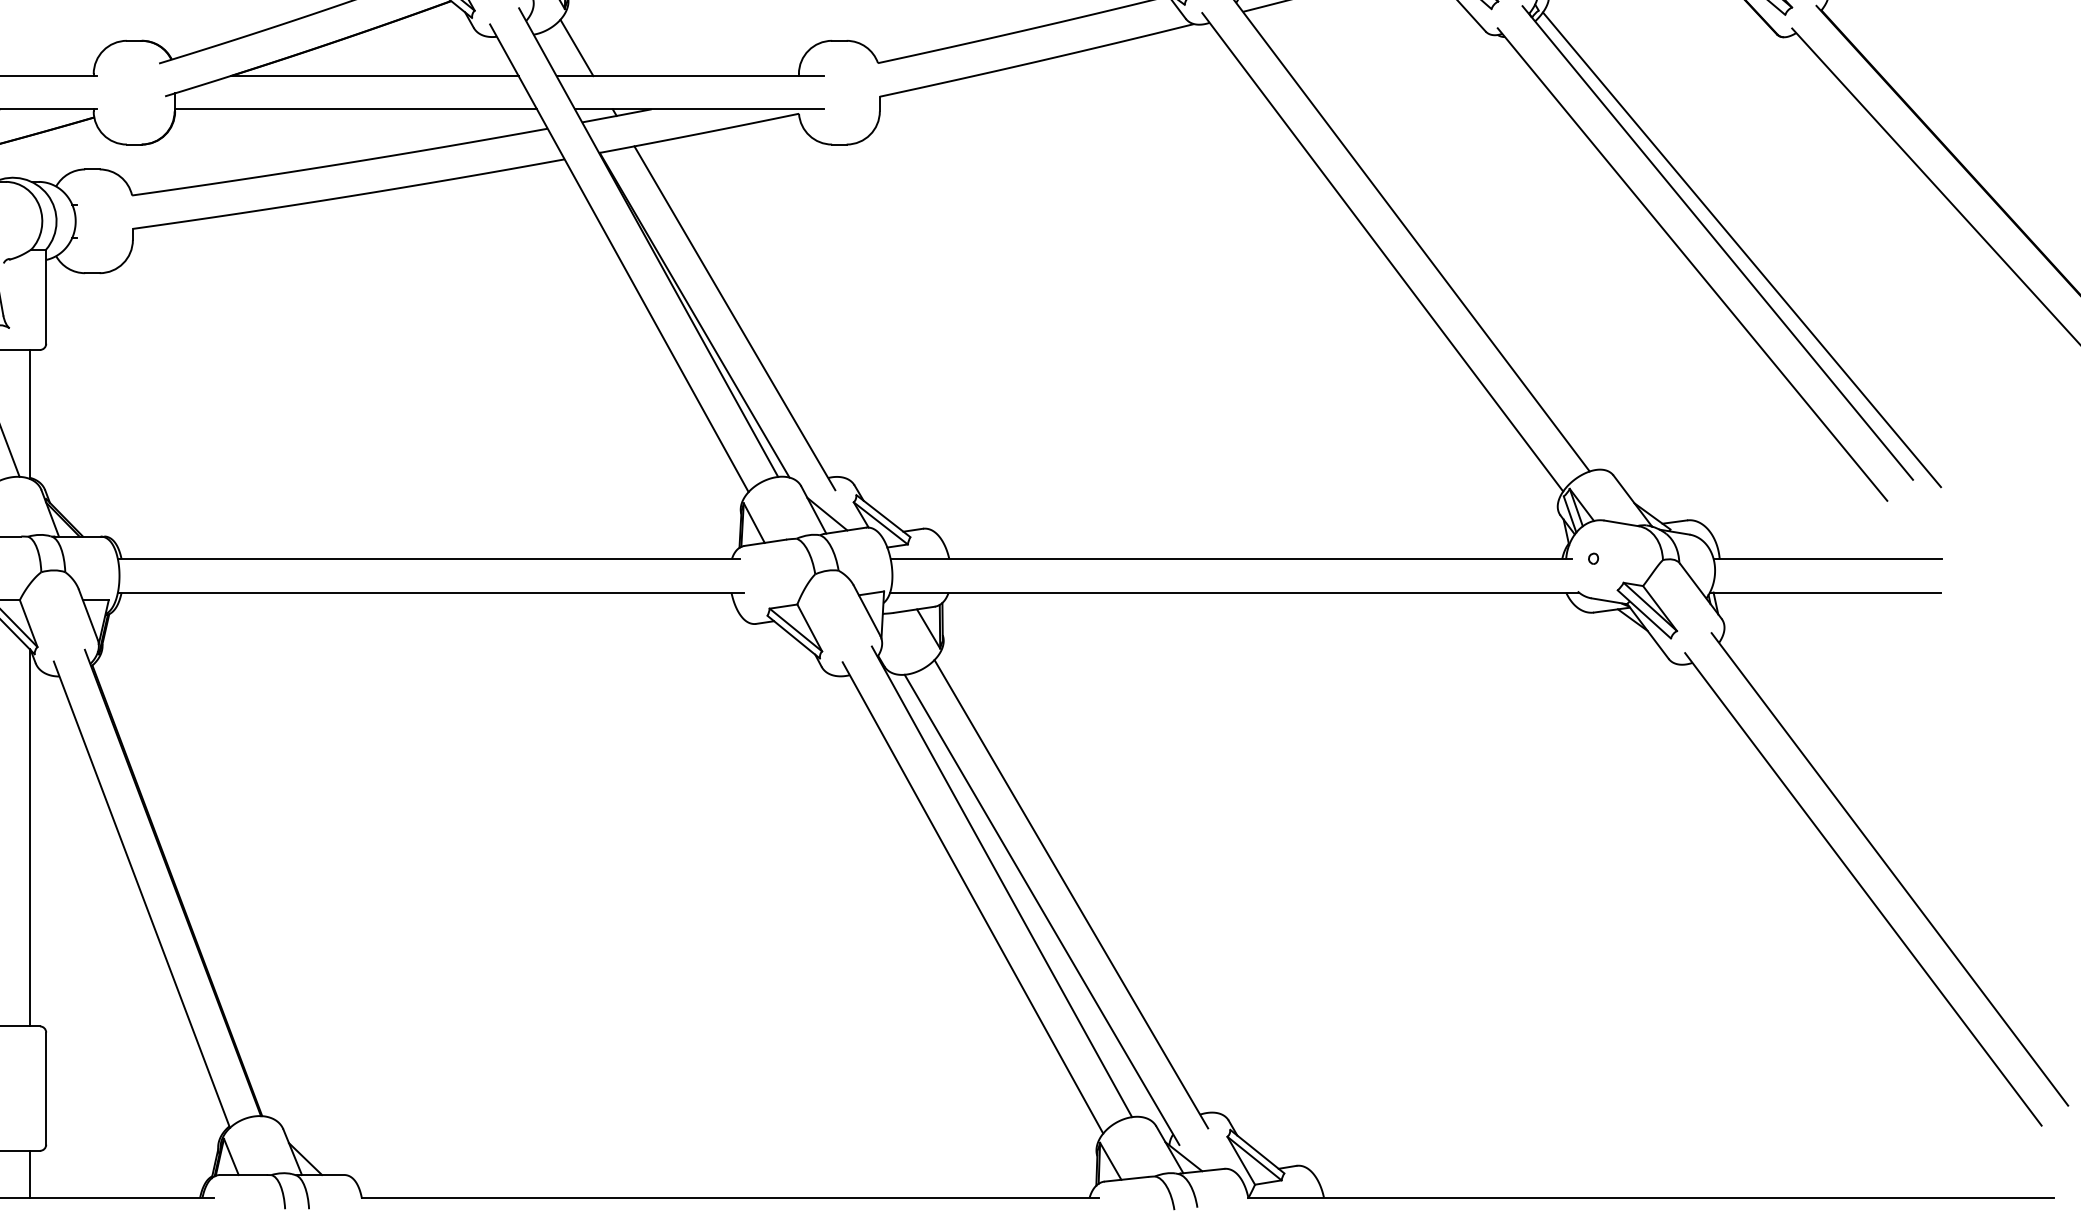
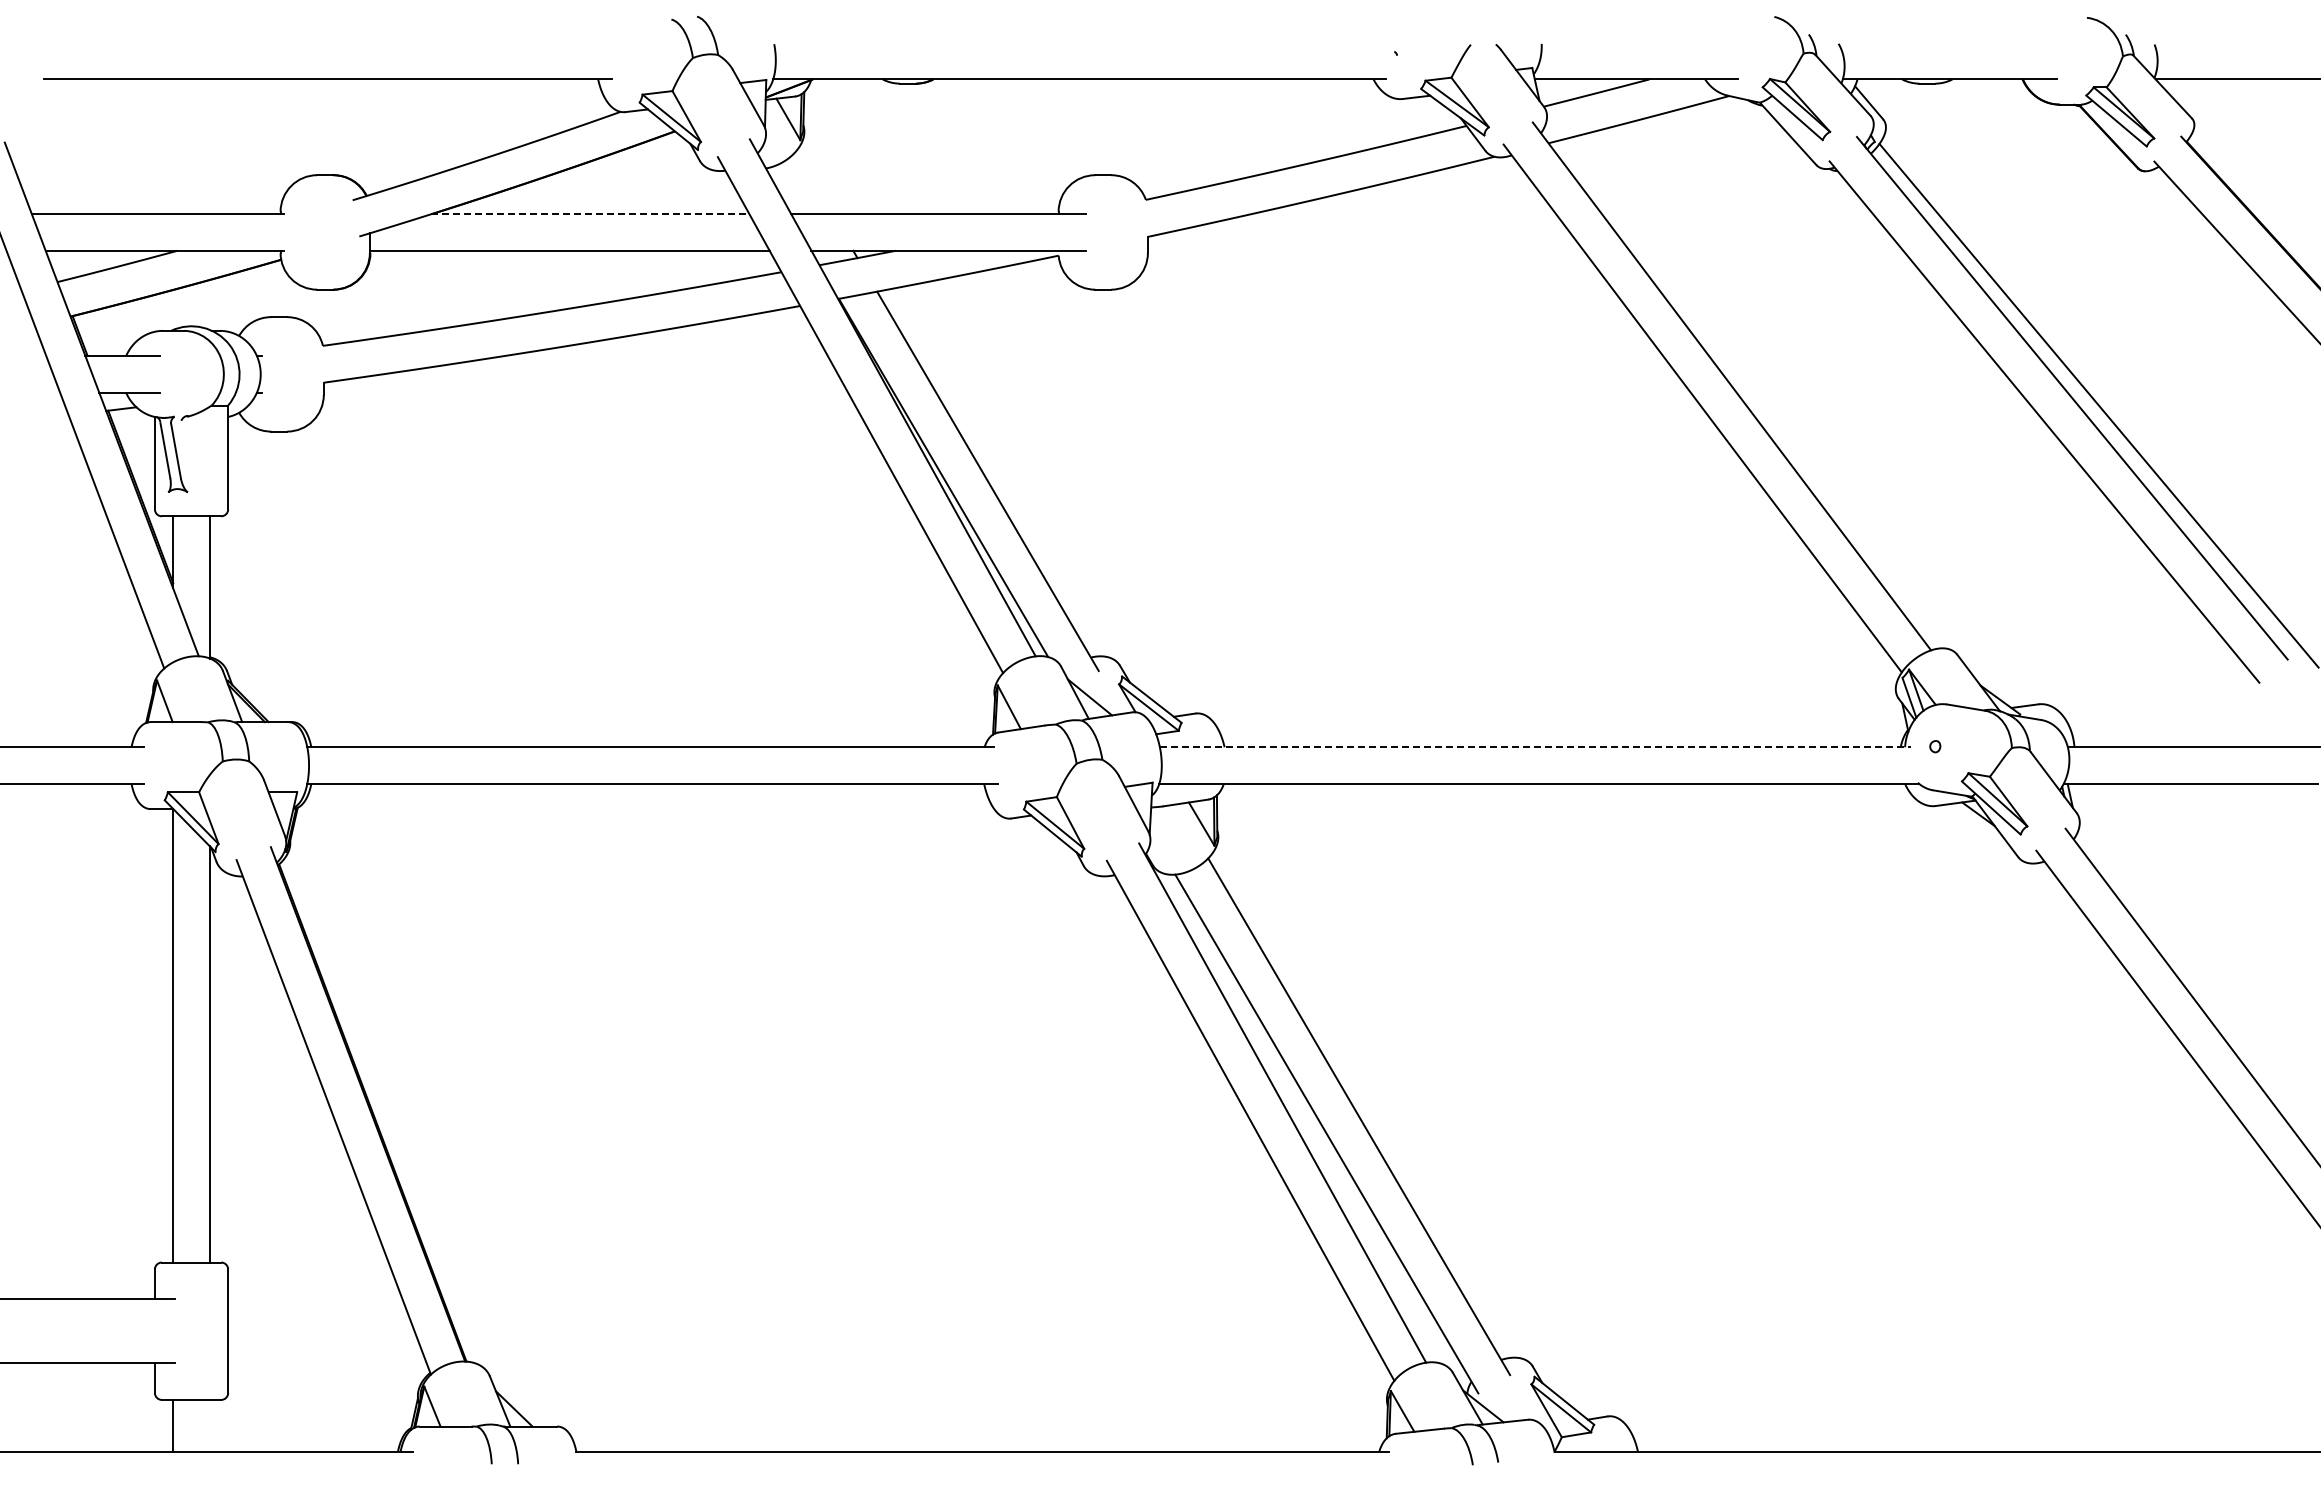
line: (576, 48) -> (813, 183), removed
line: (374, 76) -> (590, 214), solid -> dashed
line: (1231, 559) -> (1535, 747), solid -> dashed
line: (29, 1174) -> (209, 1425), removed

